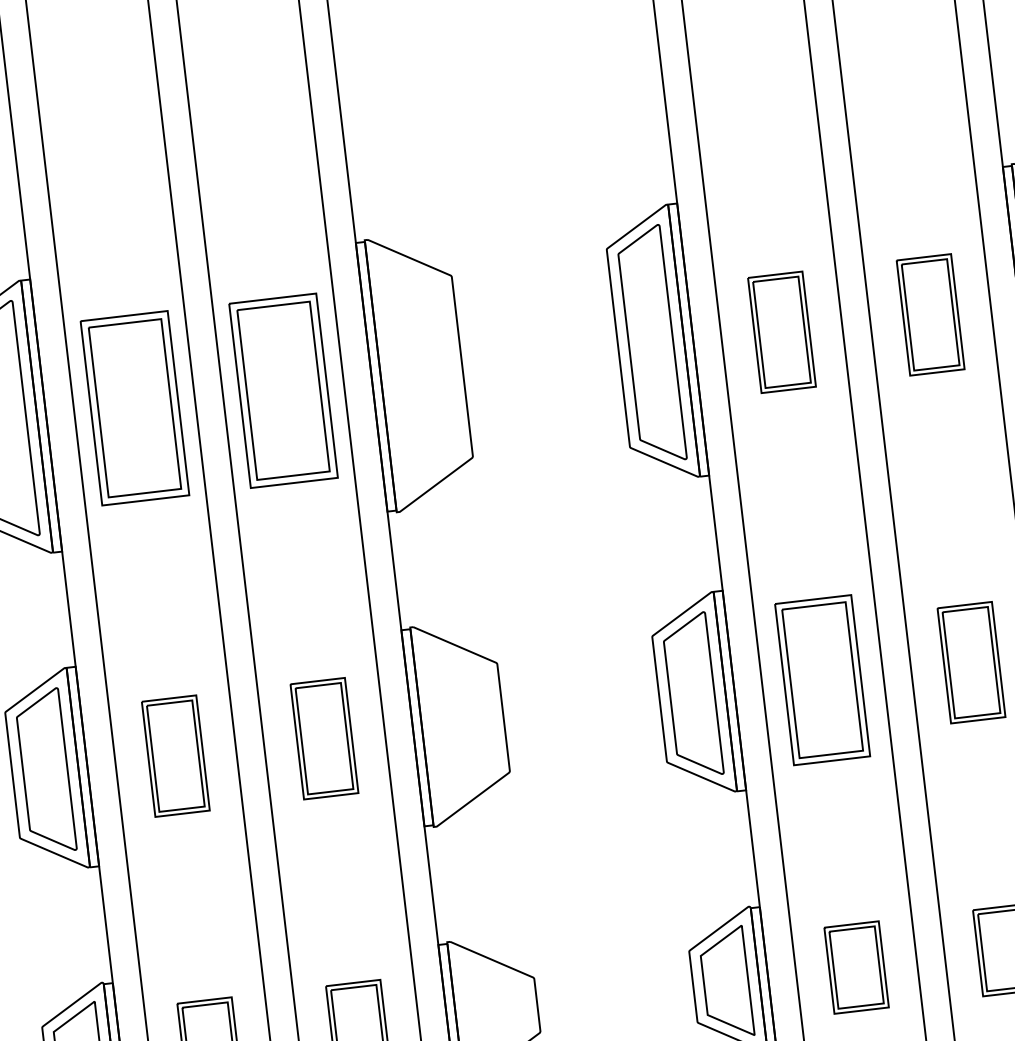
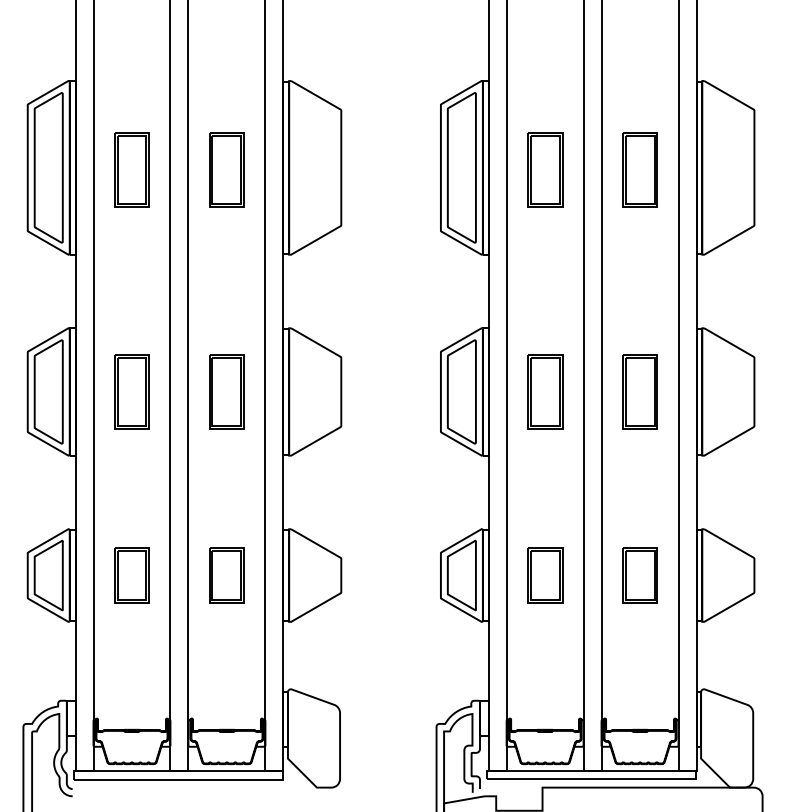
part: (282, 390) -> (226, 169), size x0.62
part: (134, 407) -> (131, 169), size x0.62
part: (823, 679) -> (545, 391), size x0.71

